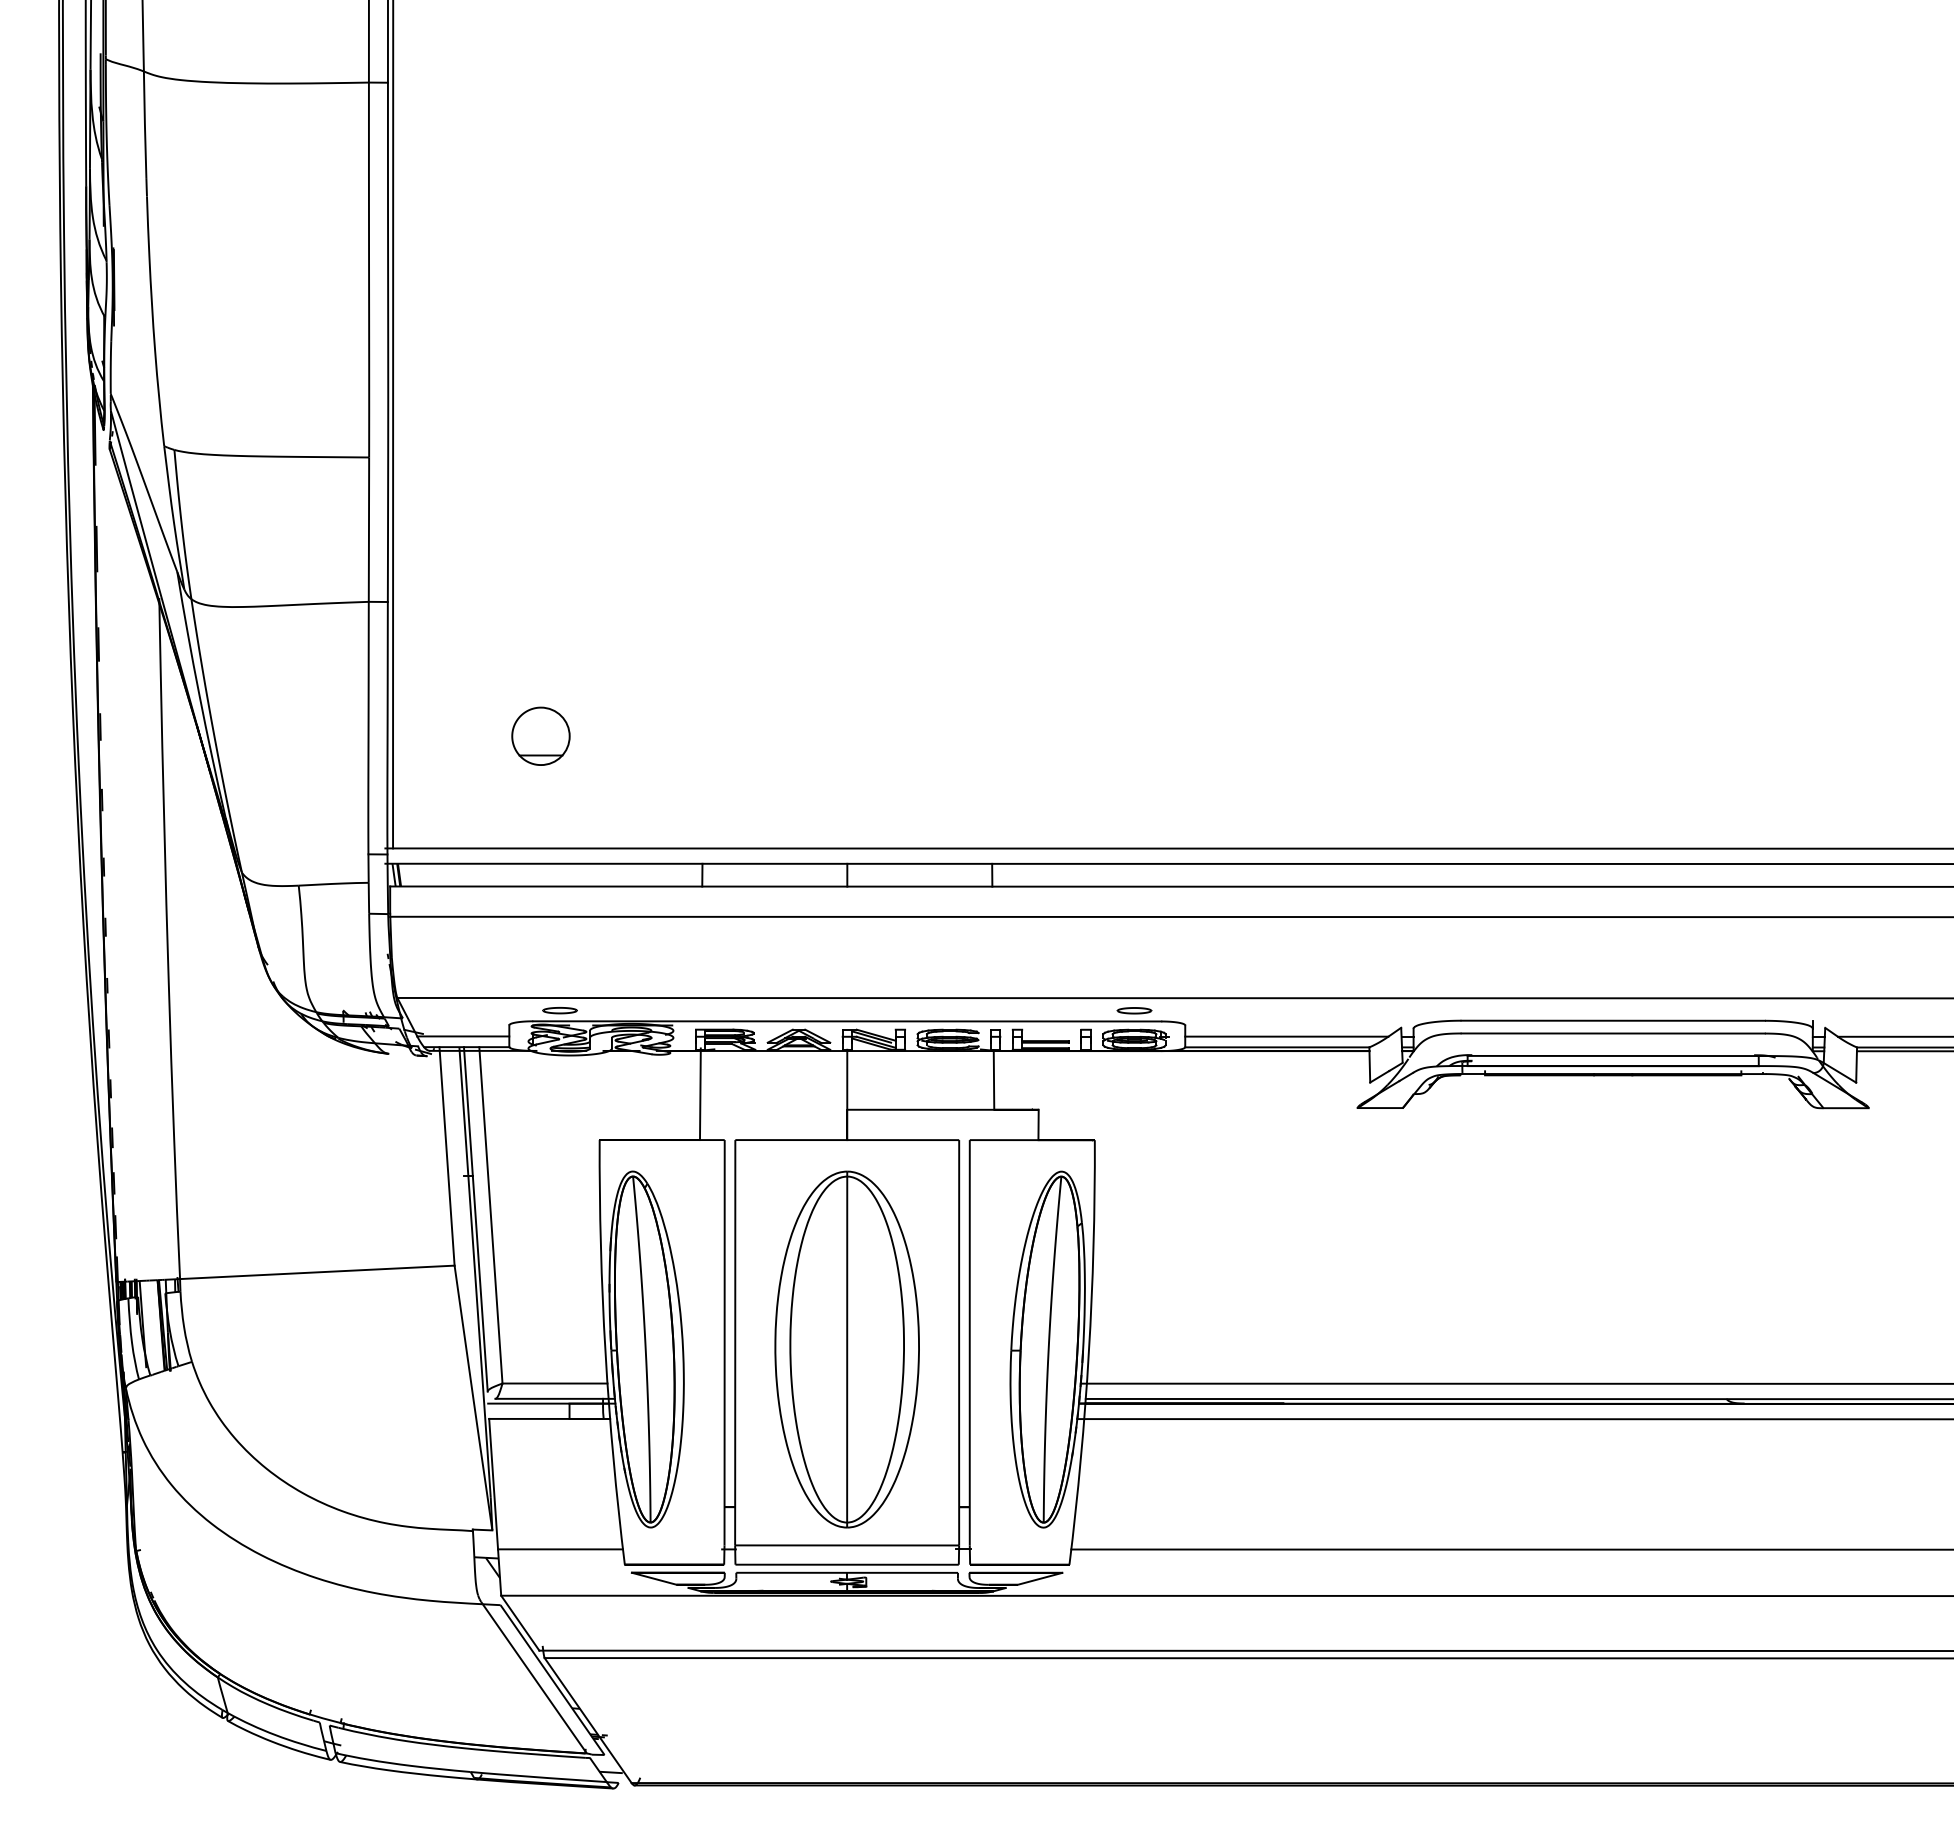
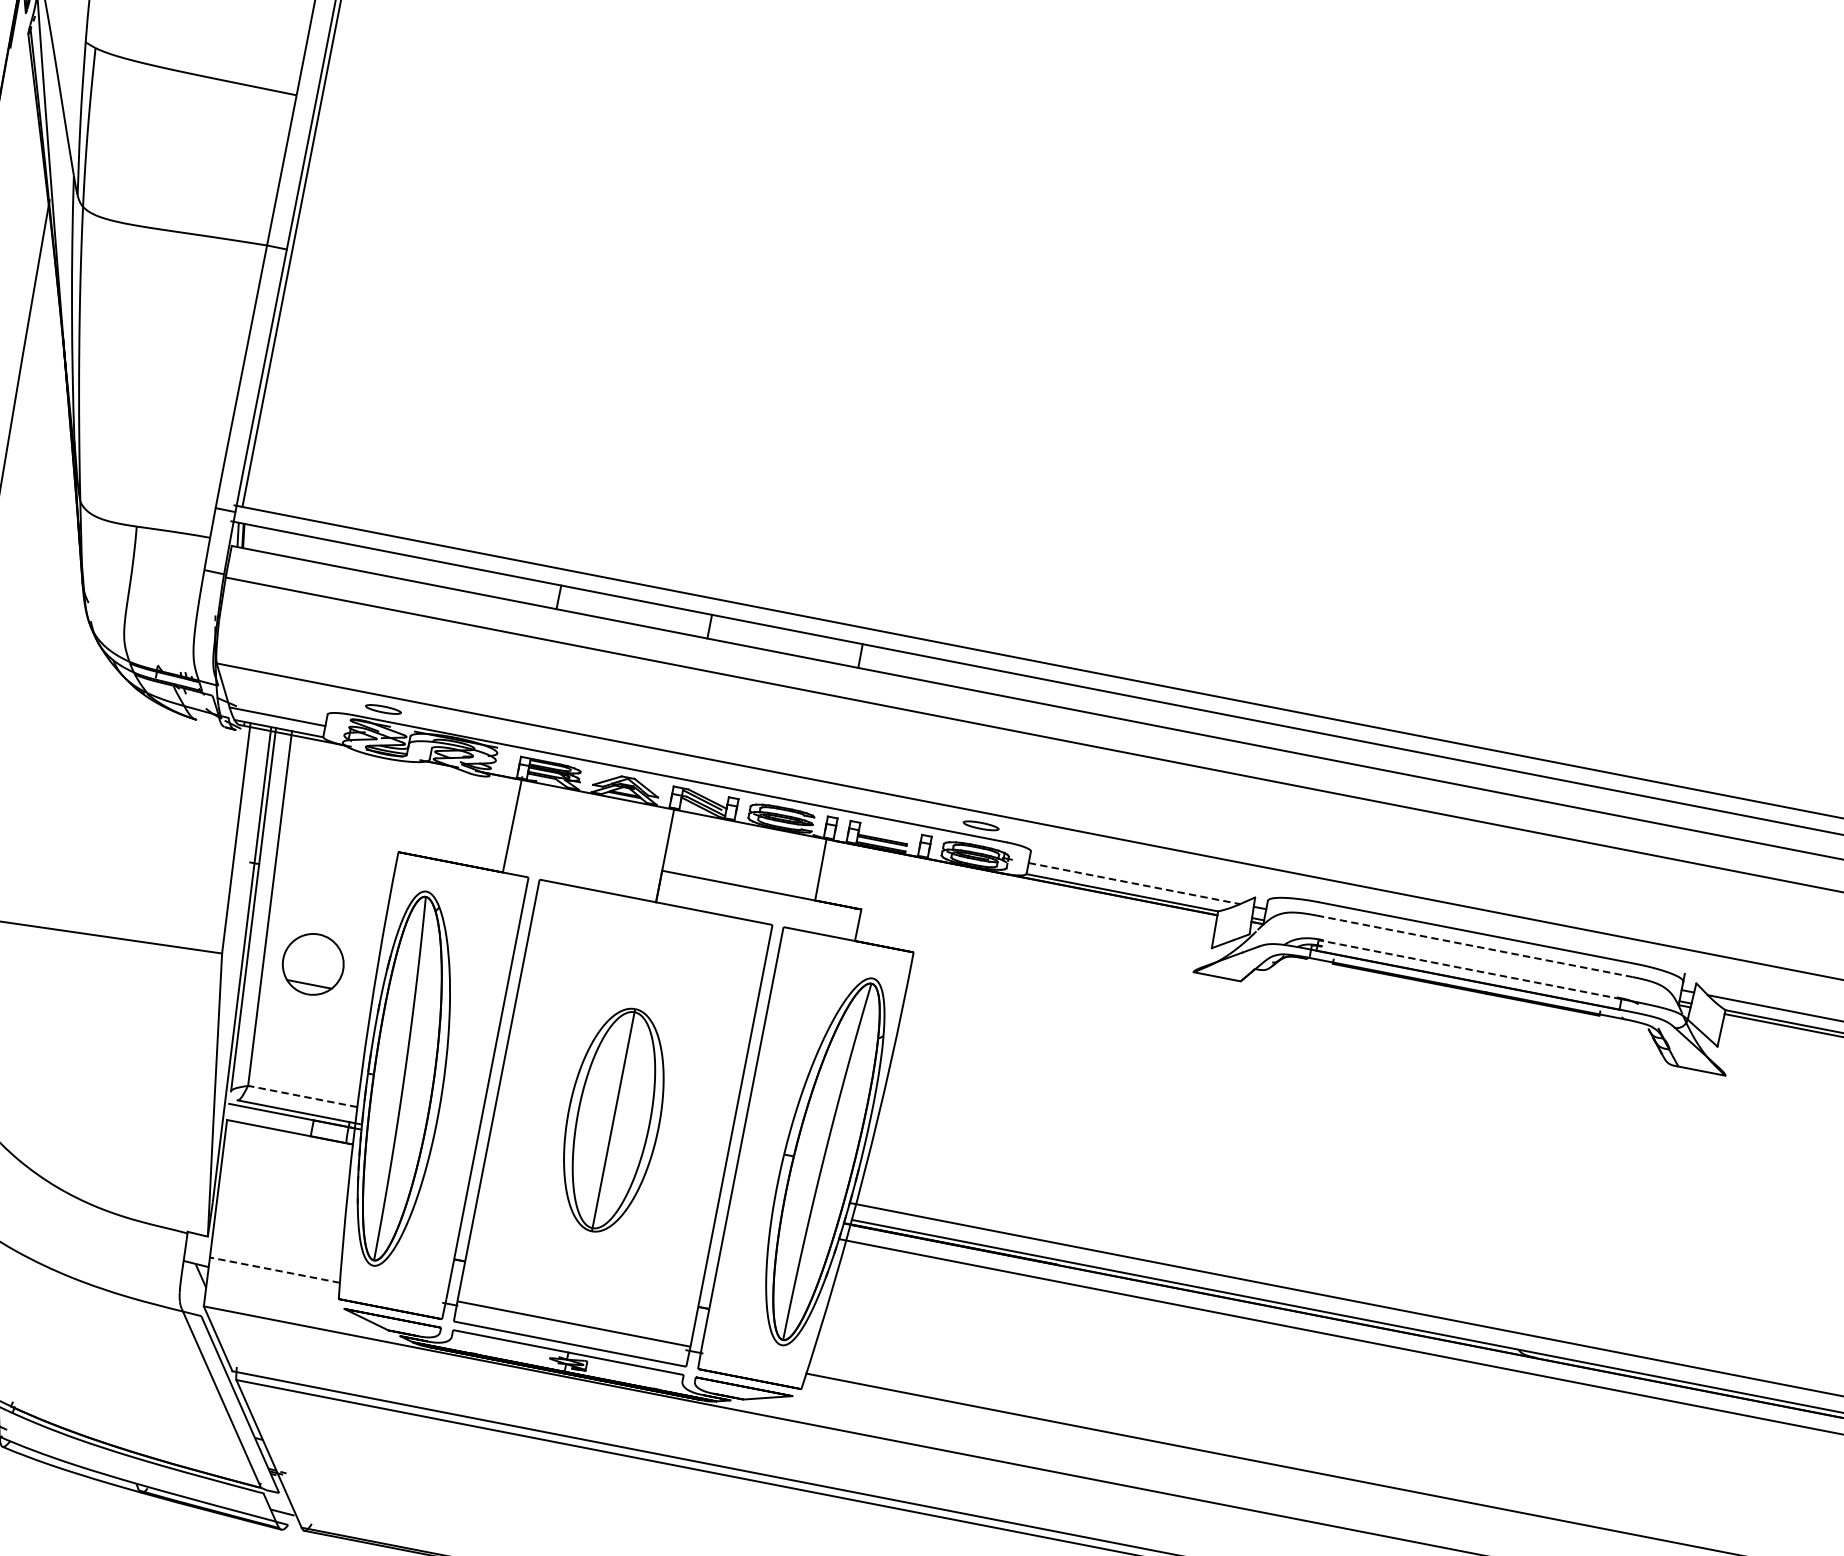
part: (540, 735) -> (312, 963), moved
line: (1613, 1033) -> (1474, 946), solid -> dashed
line: (1286, 1036) -> (1134, 883), solid -> dashed
line: (1613, 1055) -> (1470, 969), solid -> dashed
part: (846, 1349) -> (612, 1120), size x0.6
line: (554, 1383) -> (302, 1096), solid -> dashed
line: (560, 1549) -> (274, 1270), solid -> dashed

